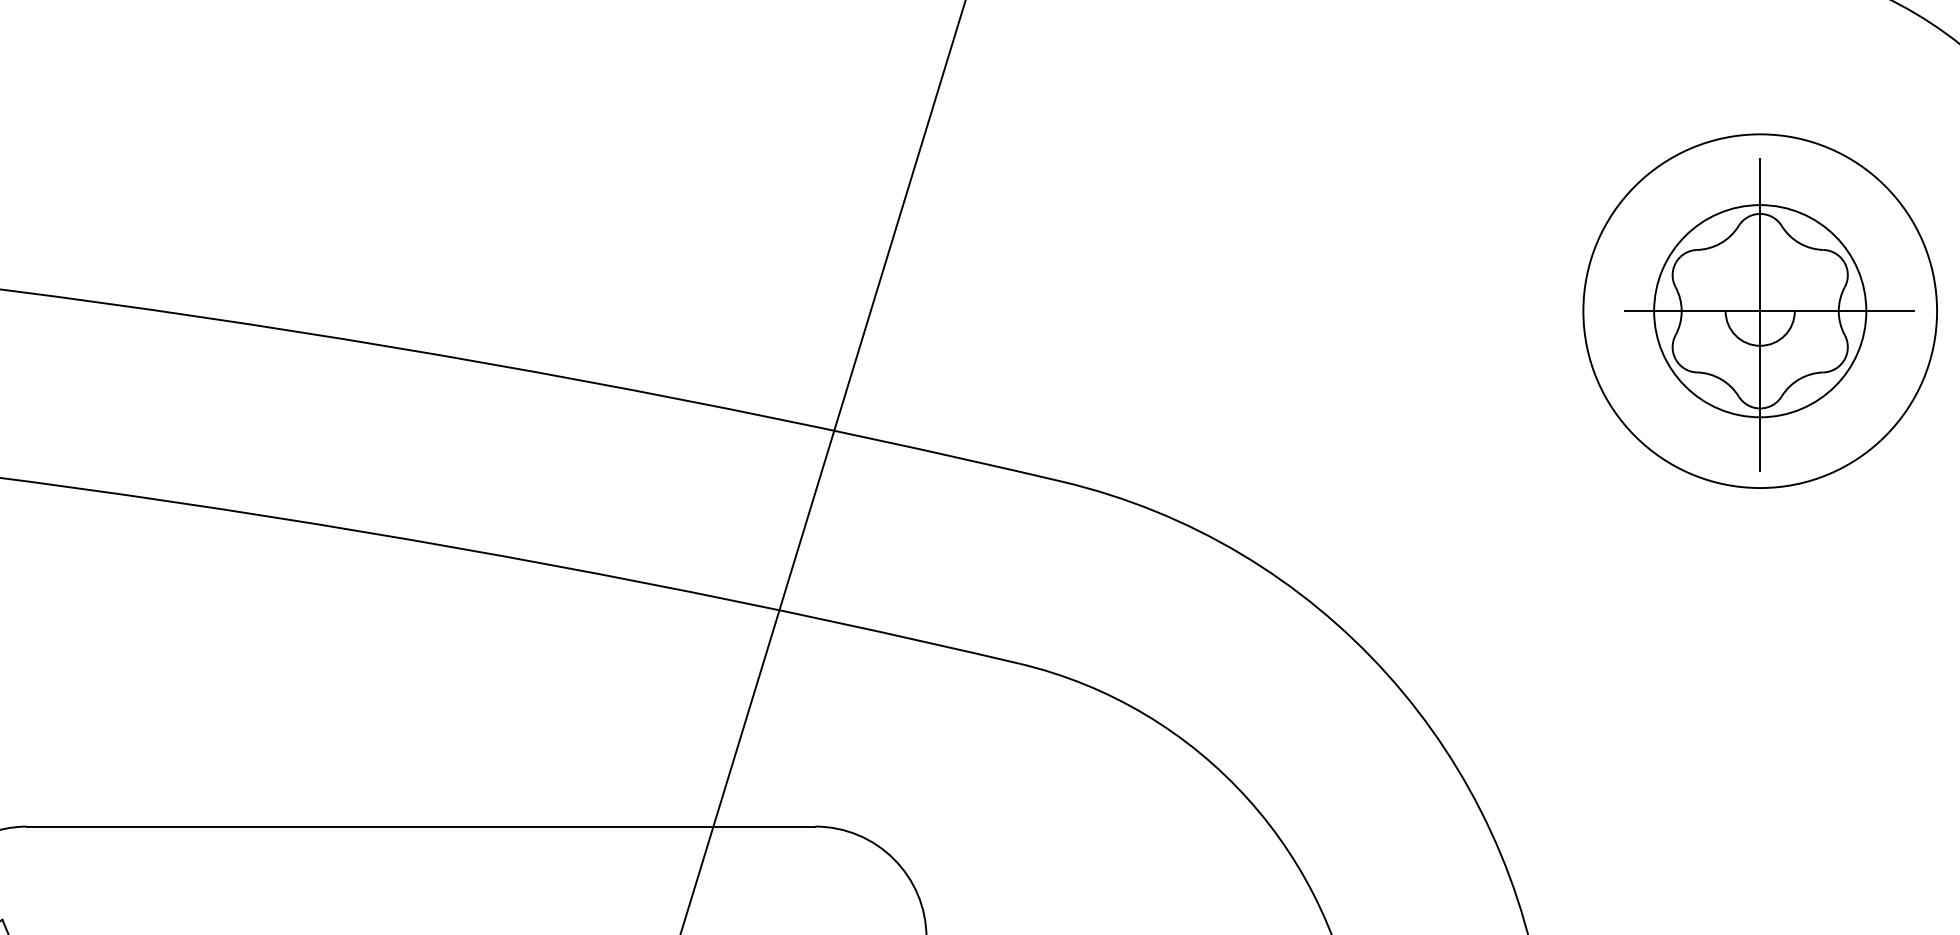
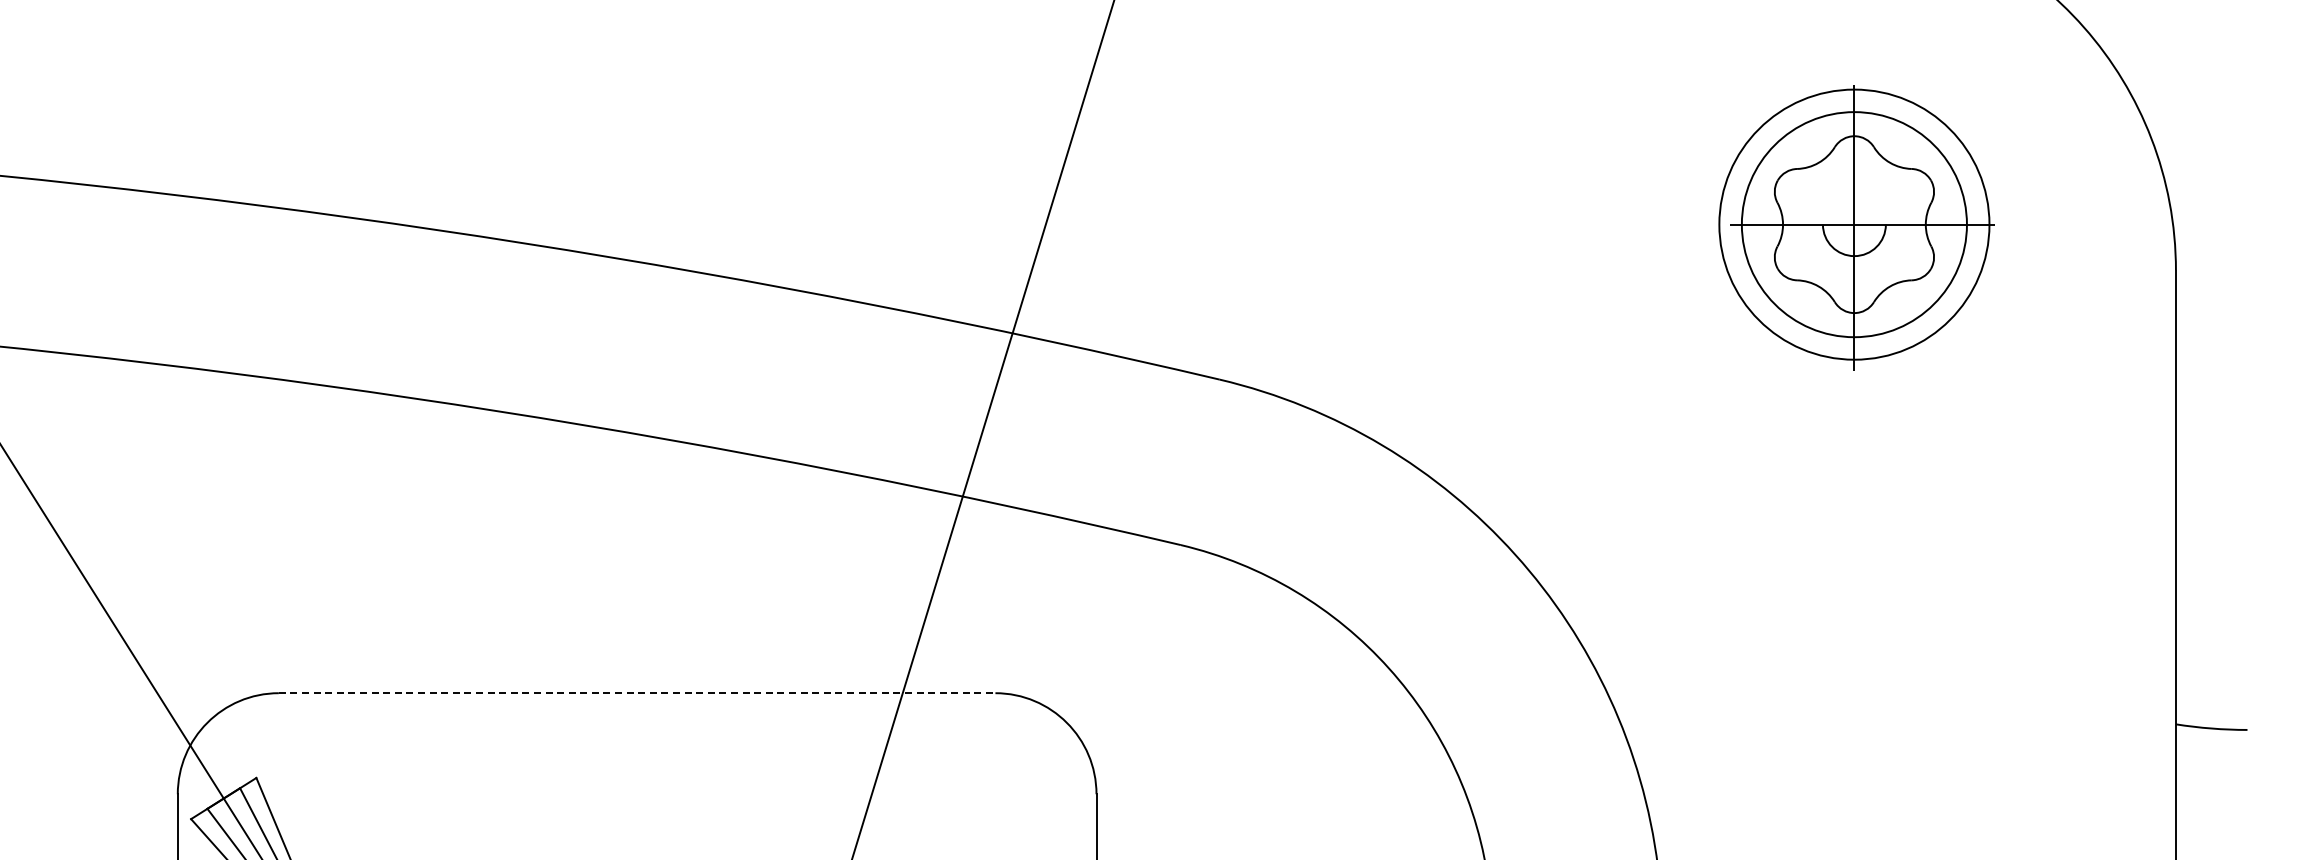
circle: (1759, 311) -> (1853, 224), size x1.4
circle: (1760, 311) -> (1854, 224), size x0.7
line: (421, 826) -> (637, 693), solid -> dashed

